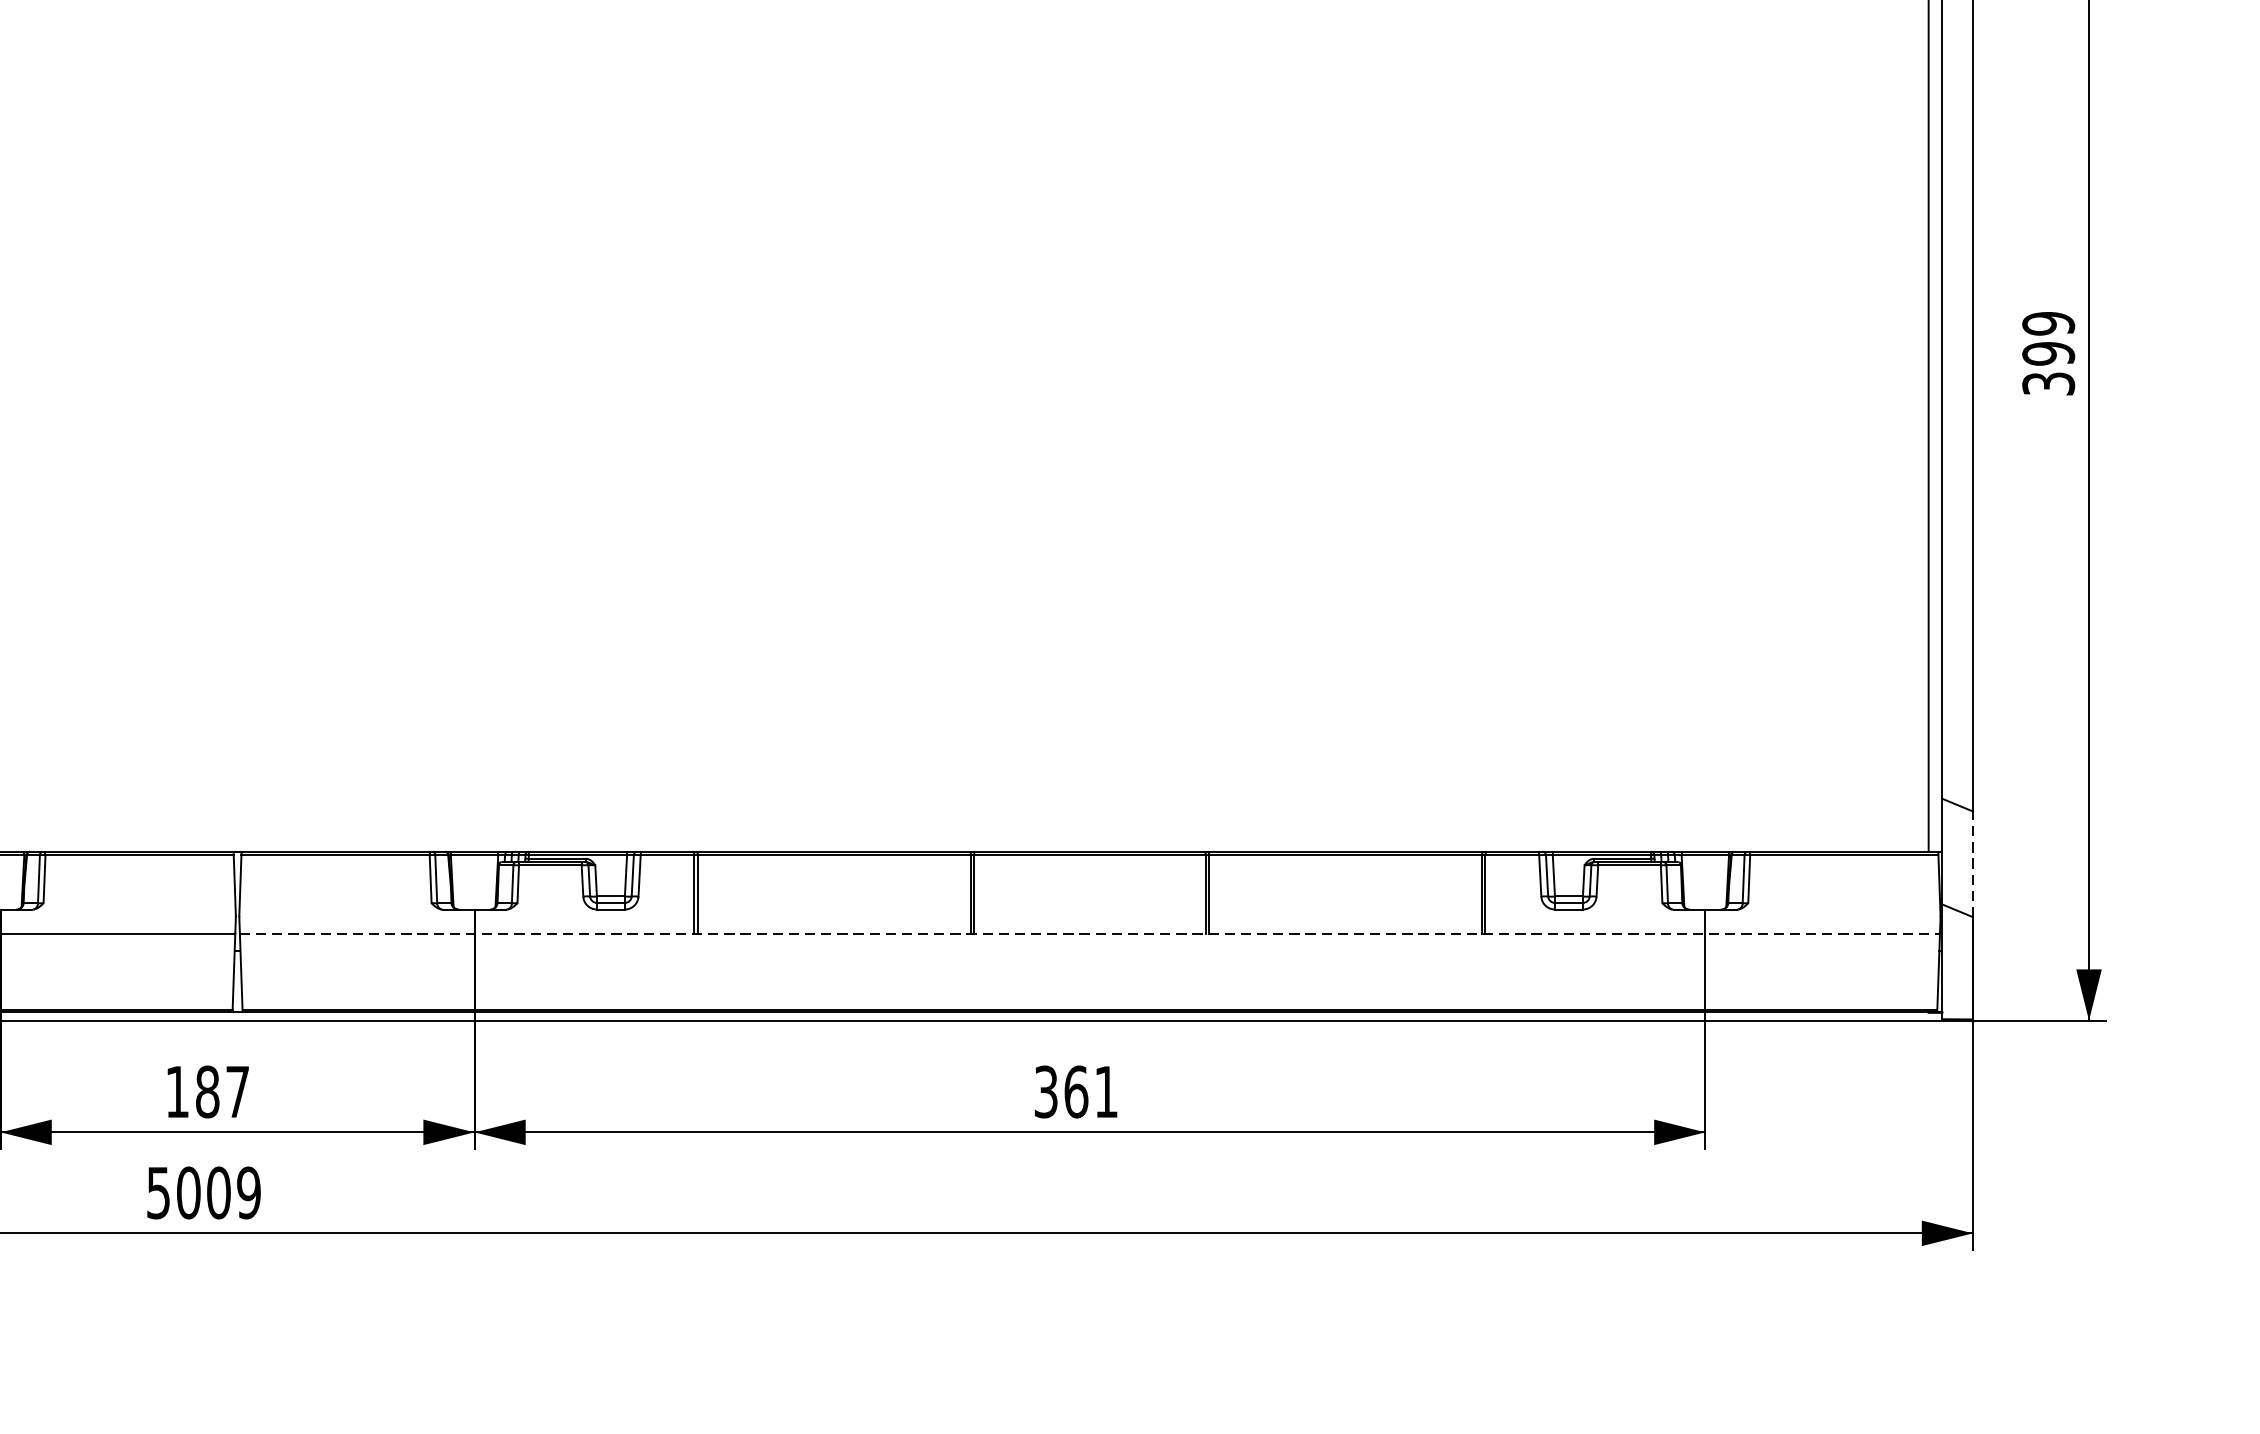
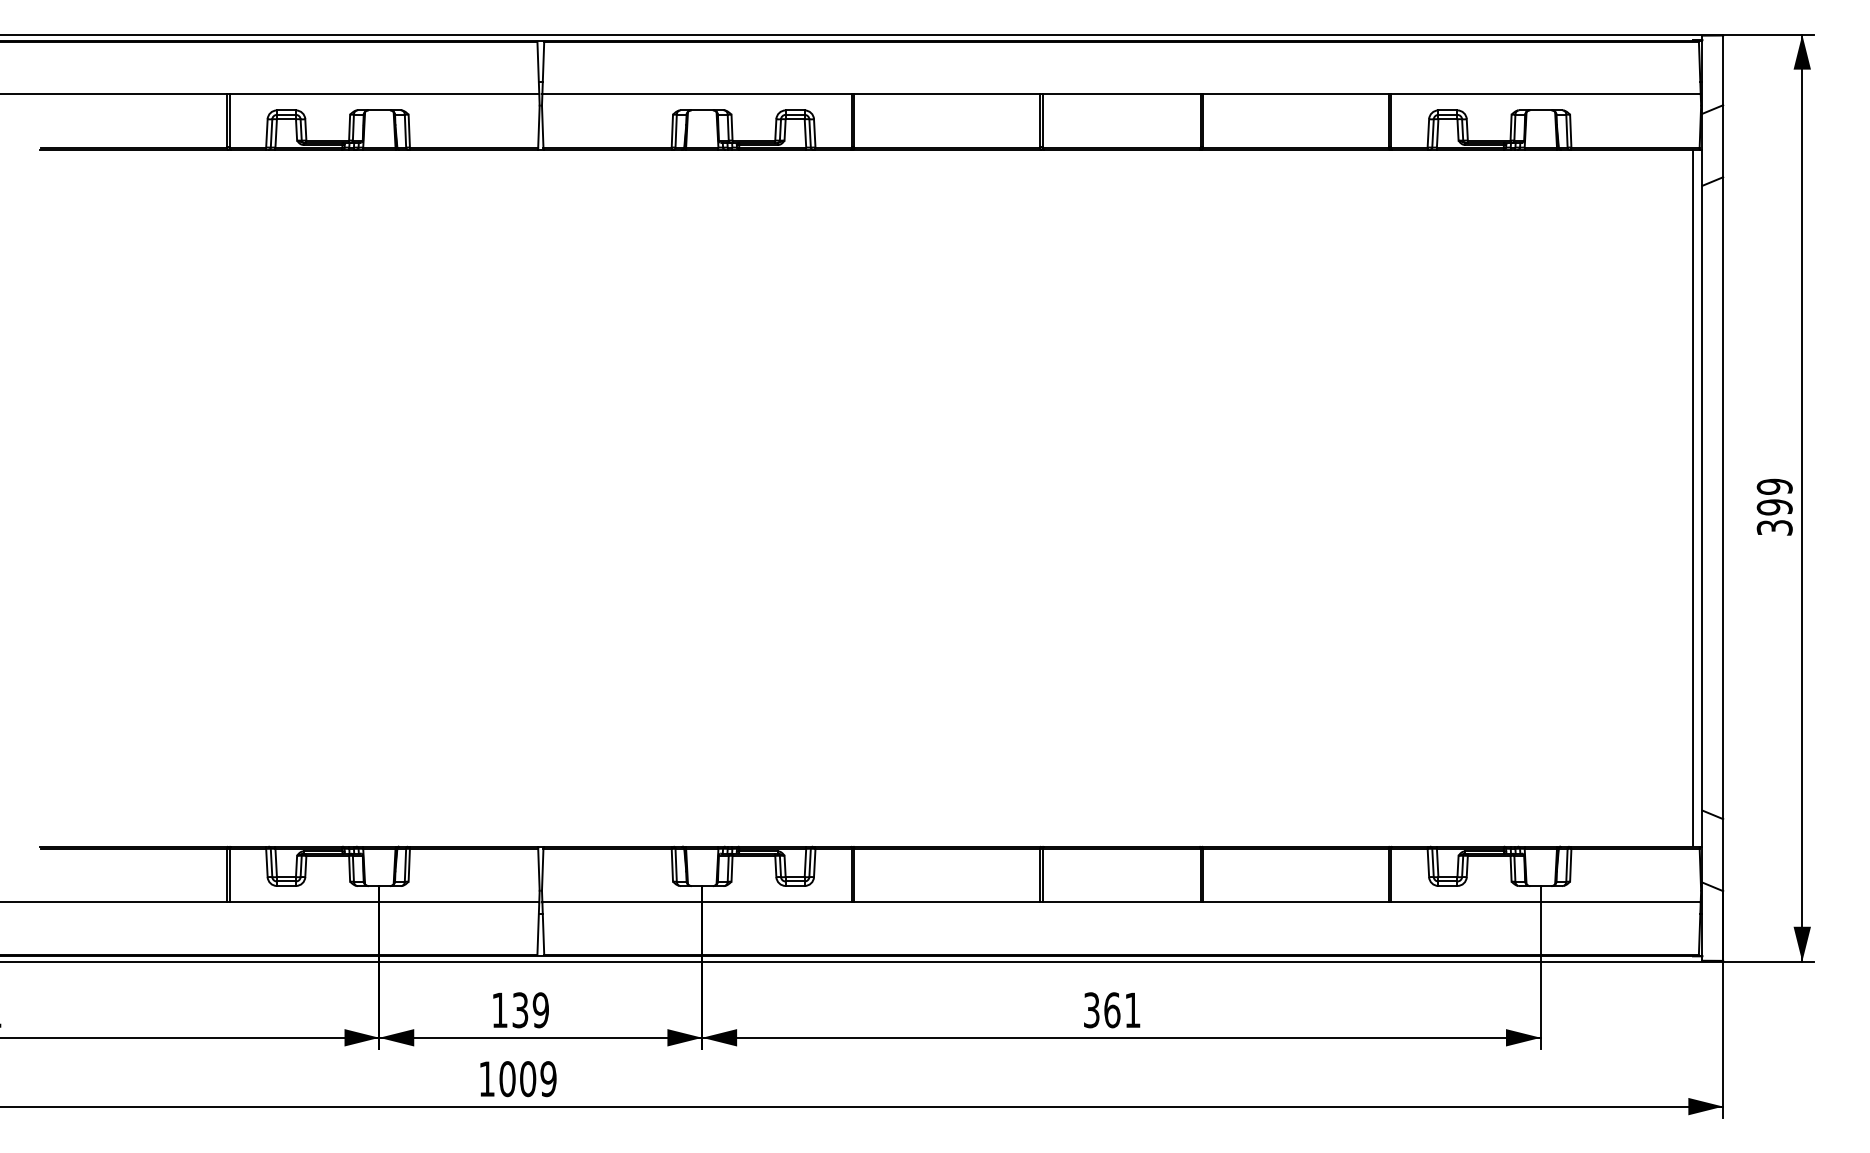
line: (1973, 863) -> (1723, 854), dashed -> solid
line: (1091, 933) -> (1122, 902), dashed -> solid
text: (222, 1092) -> (530, 1010), 187 -> 139
text: (157, 1193) -> (486, 1079), 5009 -> 1009

